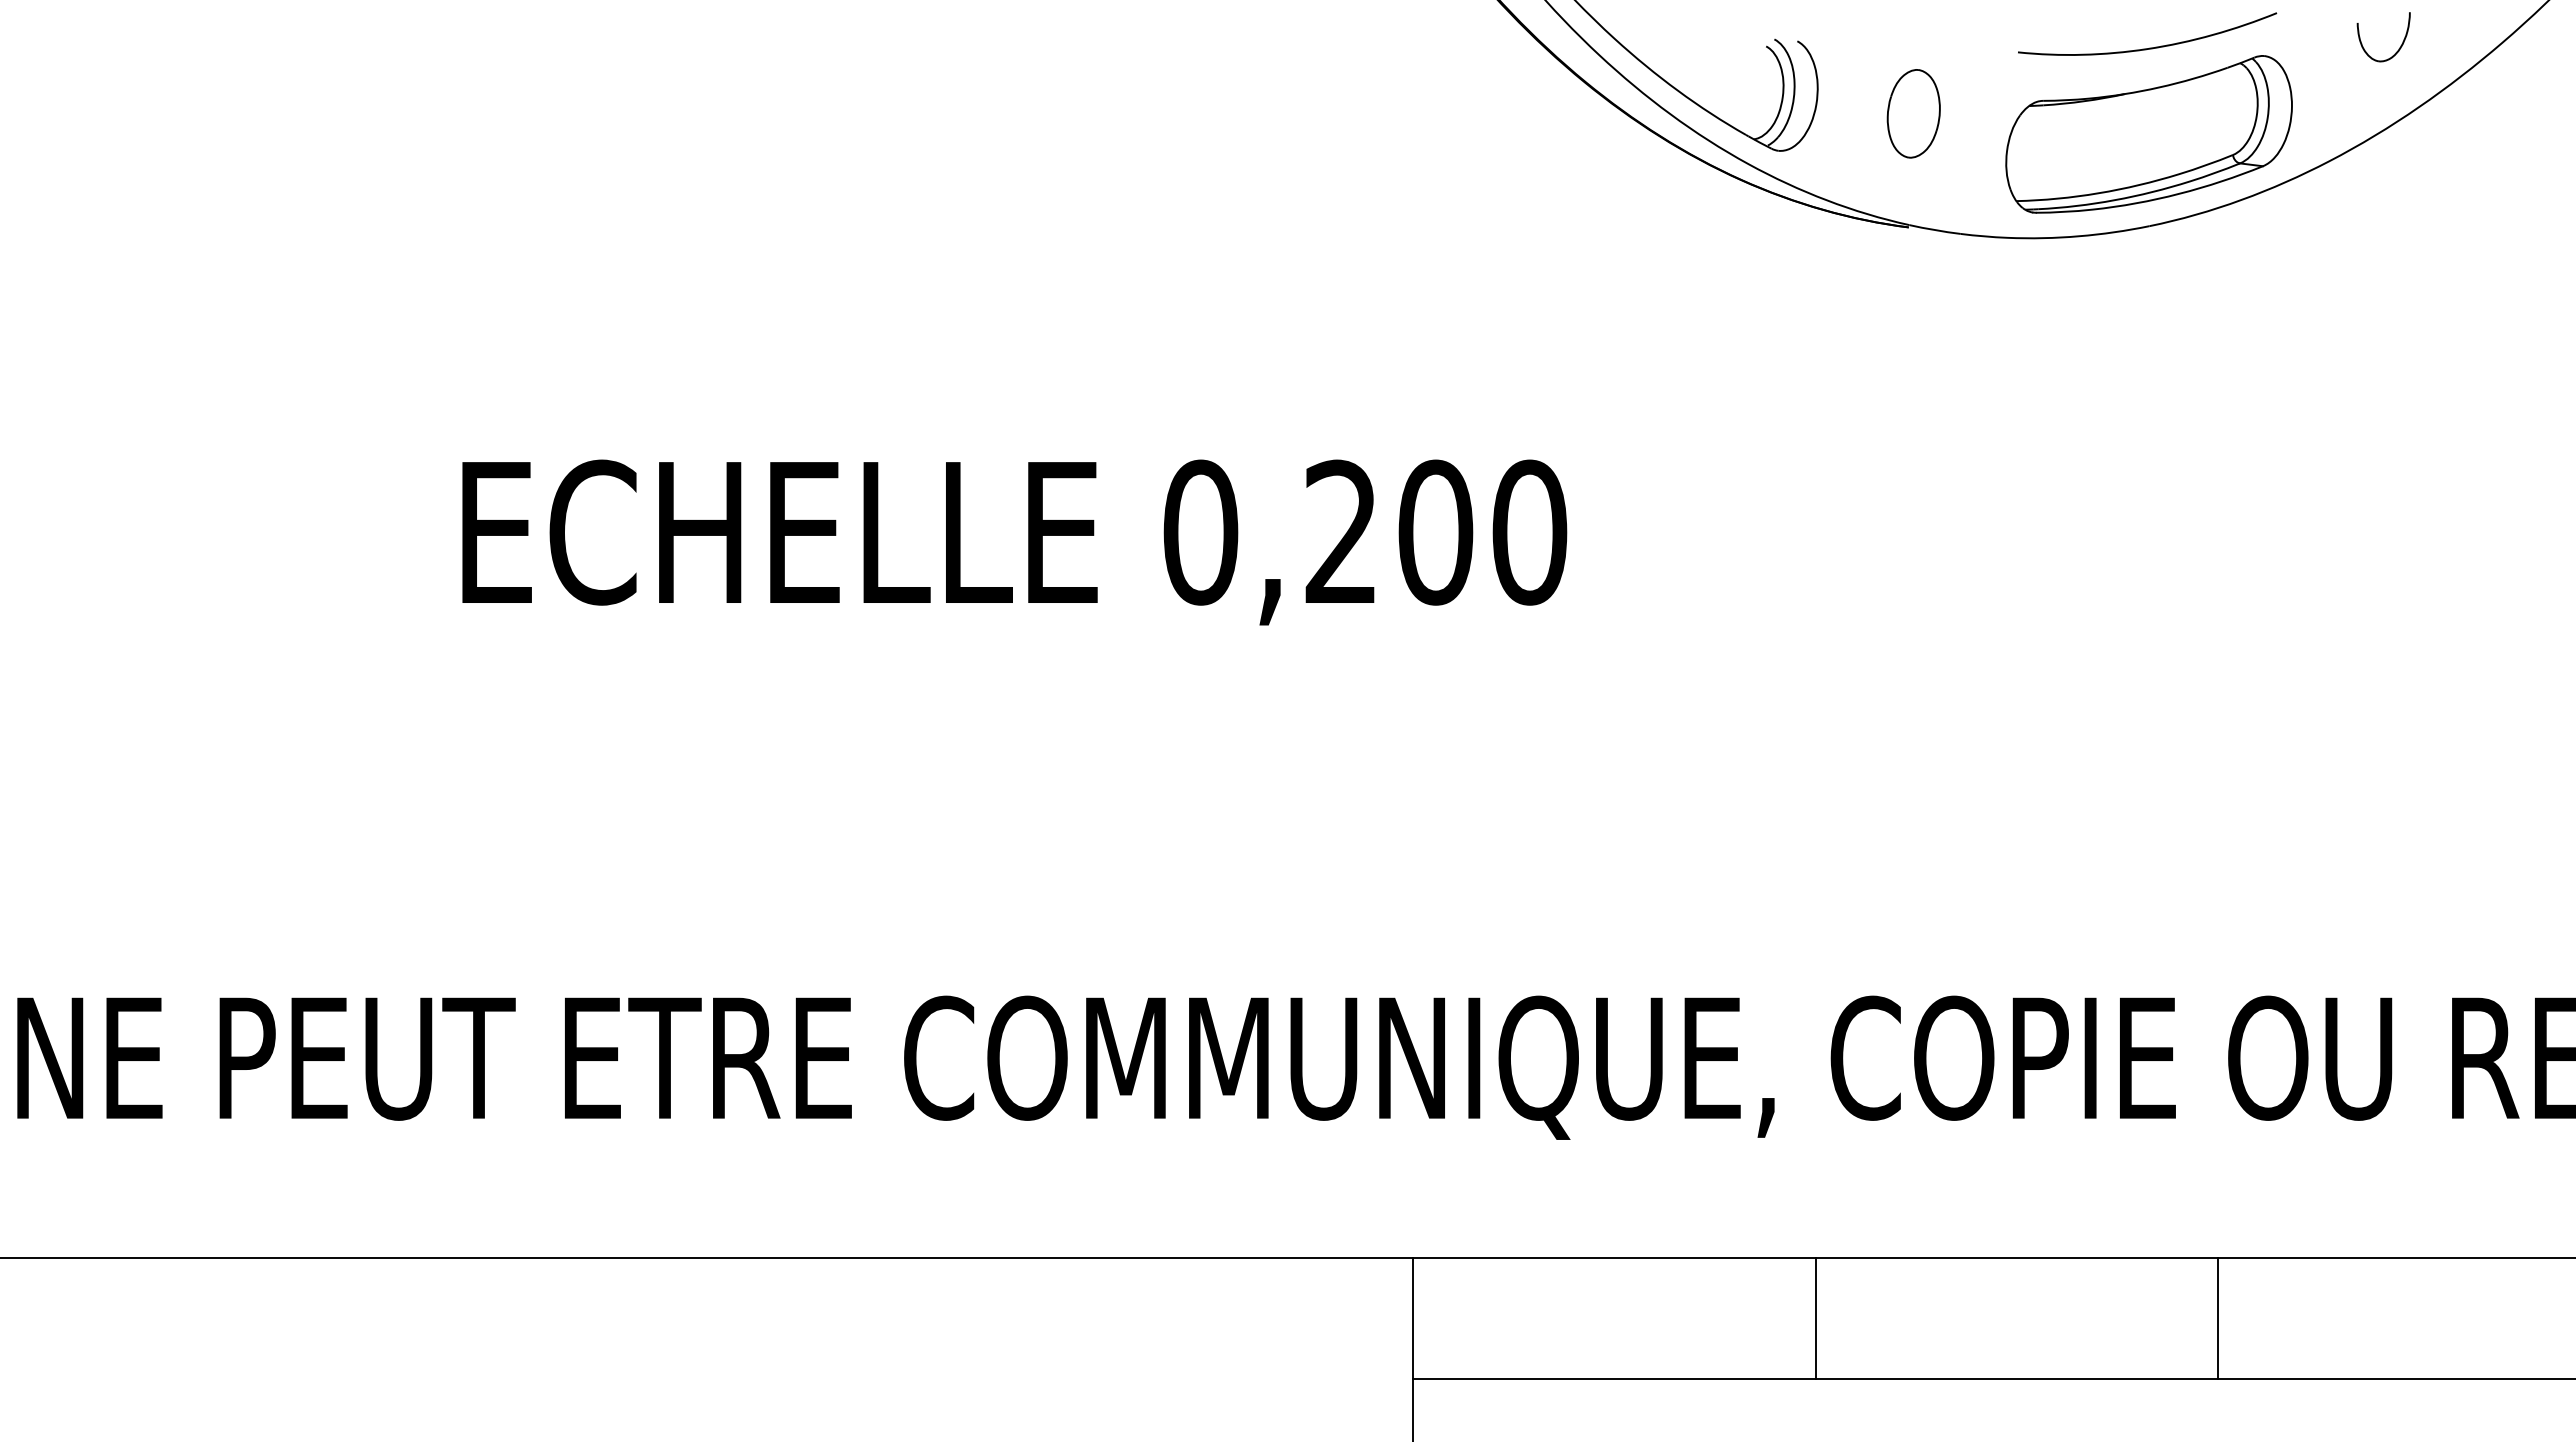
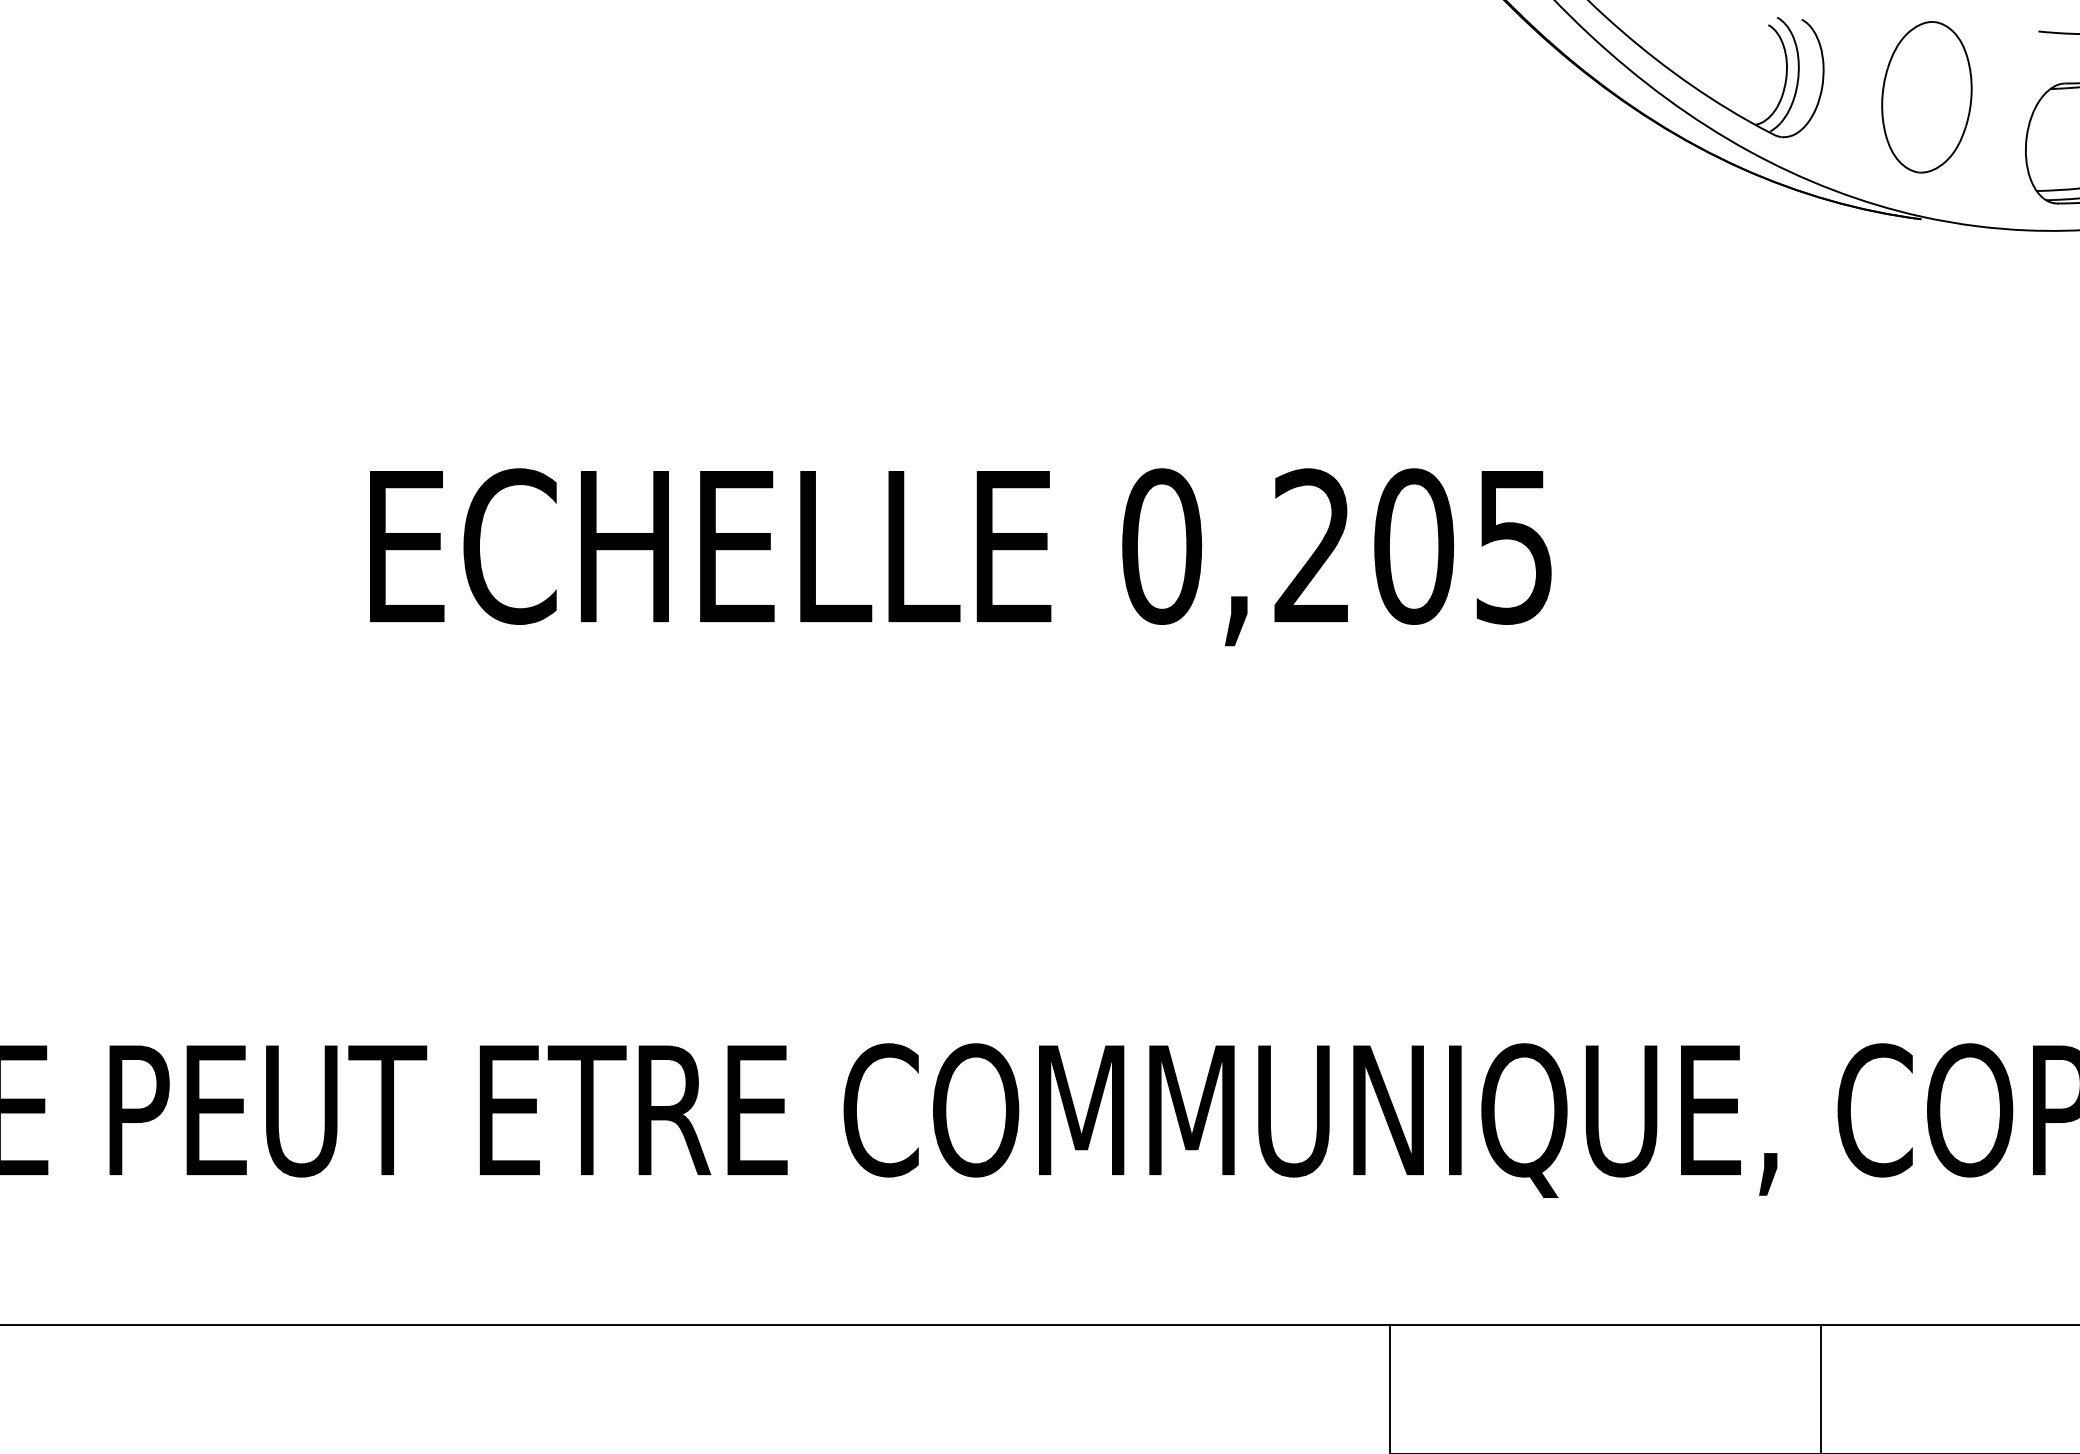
part: (1913, 113) -> (1926, 97), size x1.6
text: (1529, 532) -> (1514, 546), 0,200 -> 0,205

